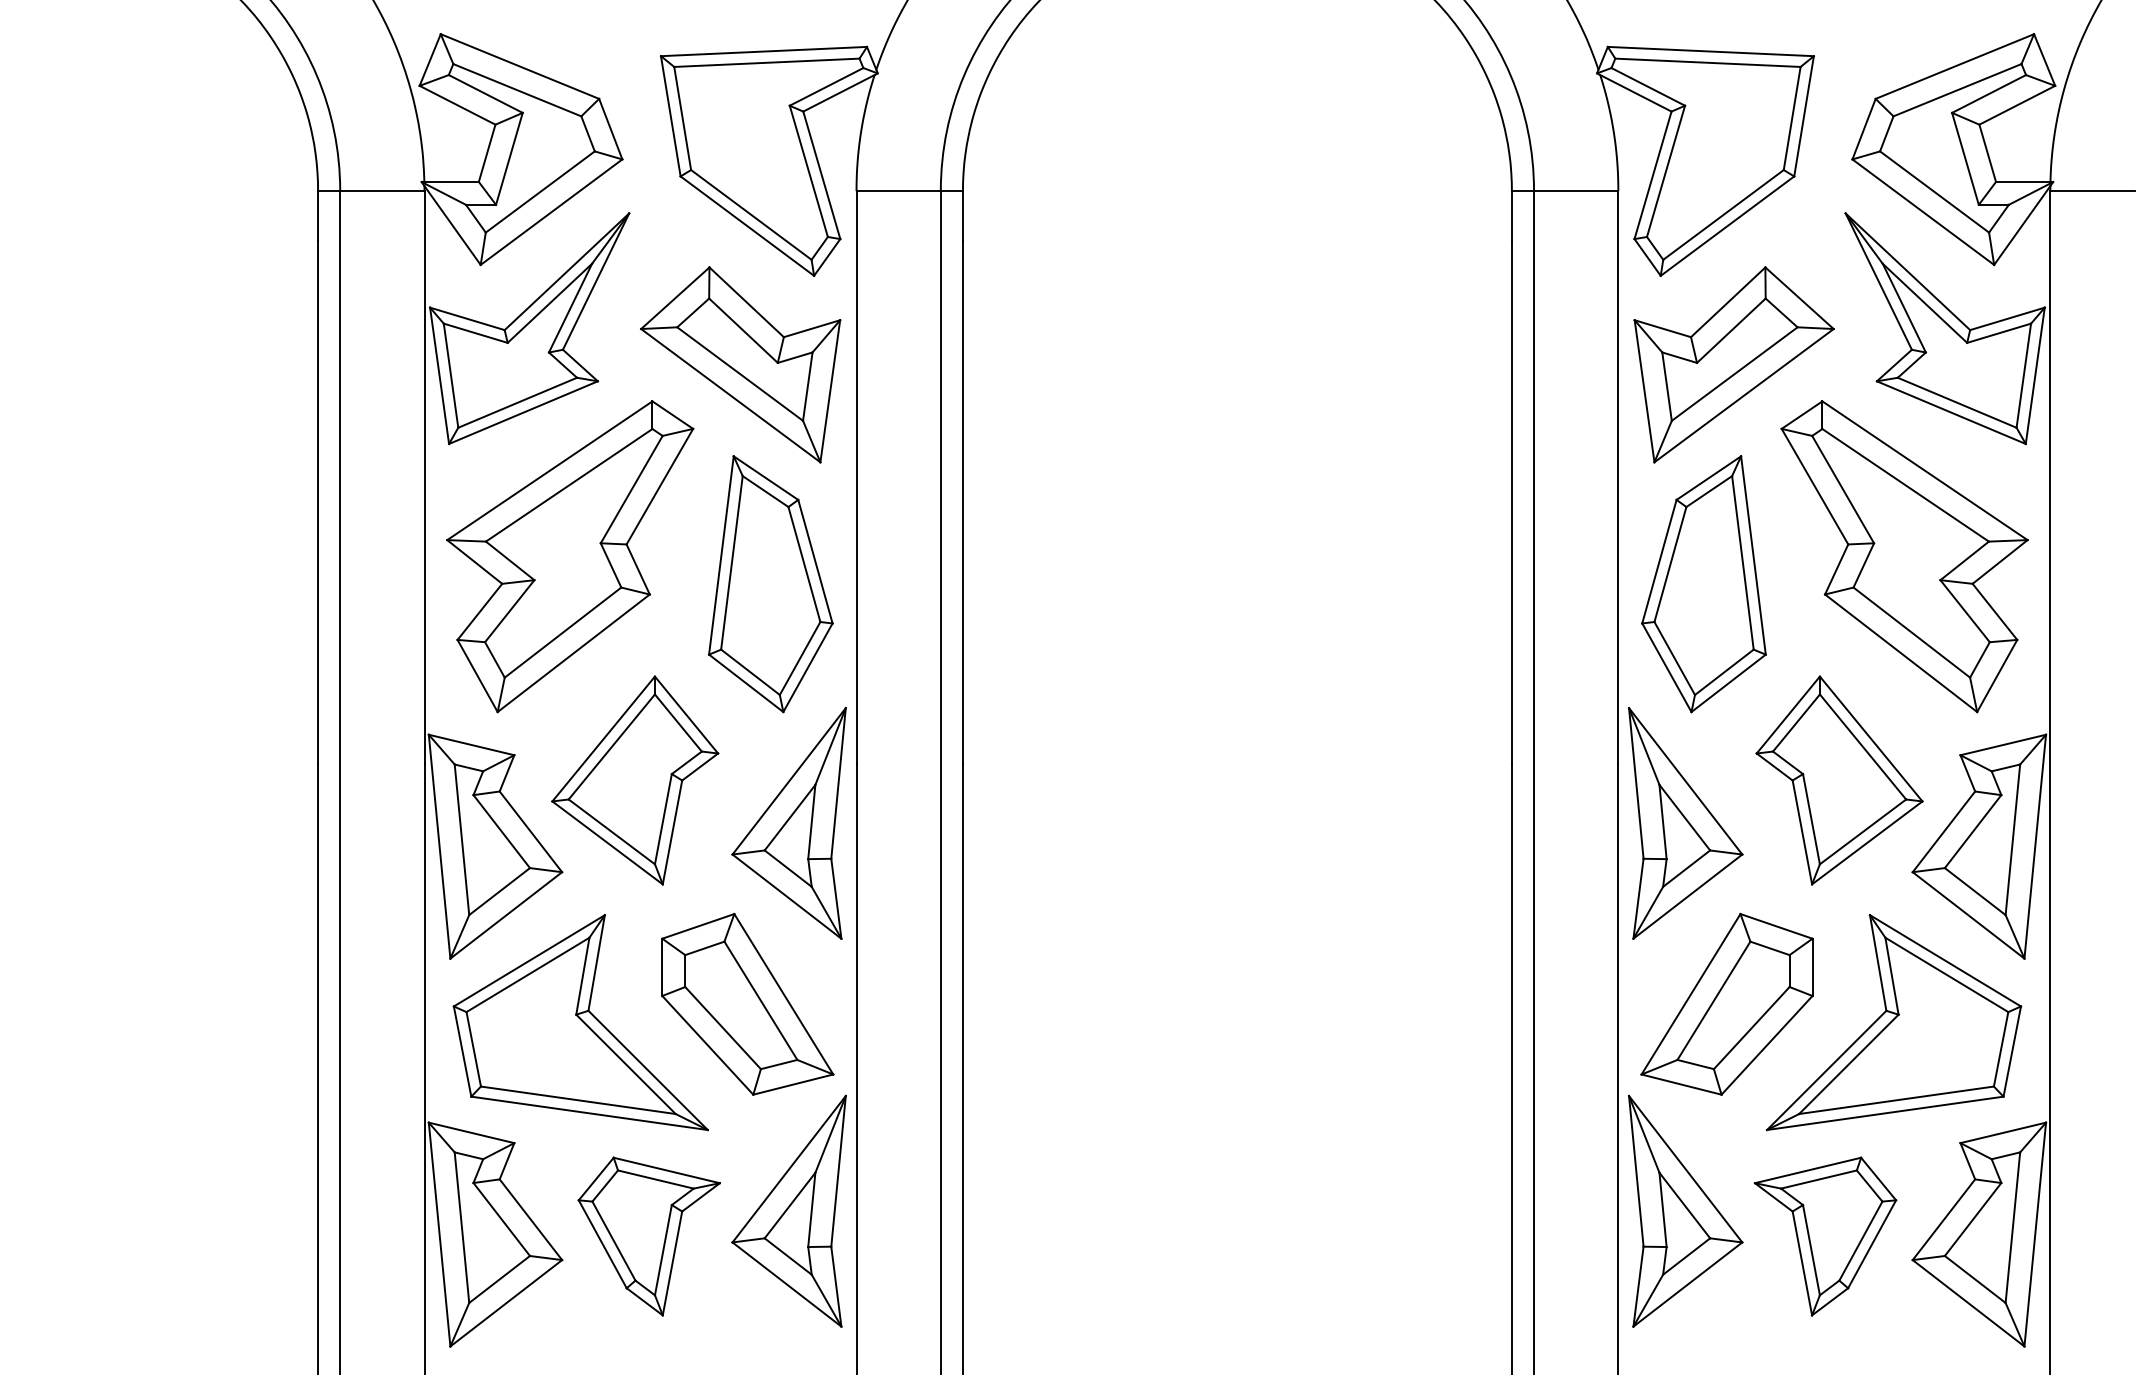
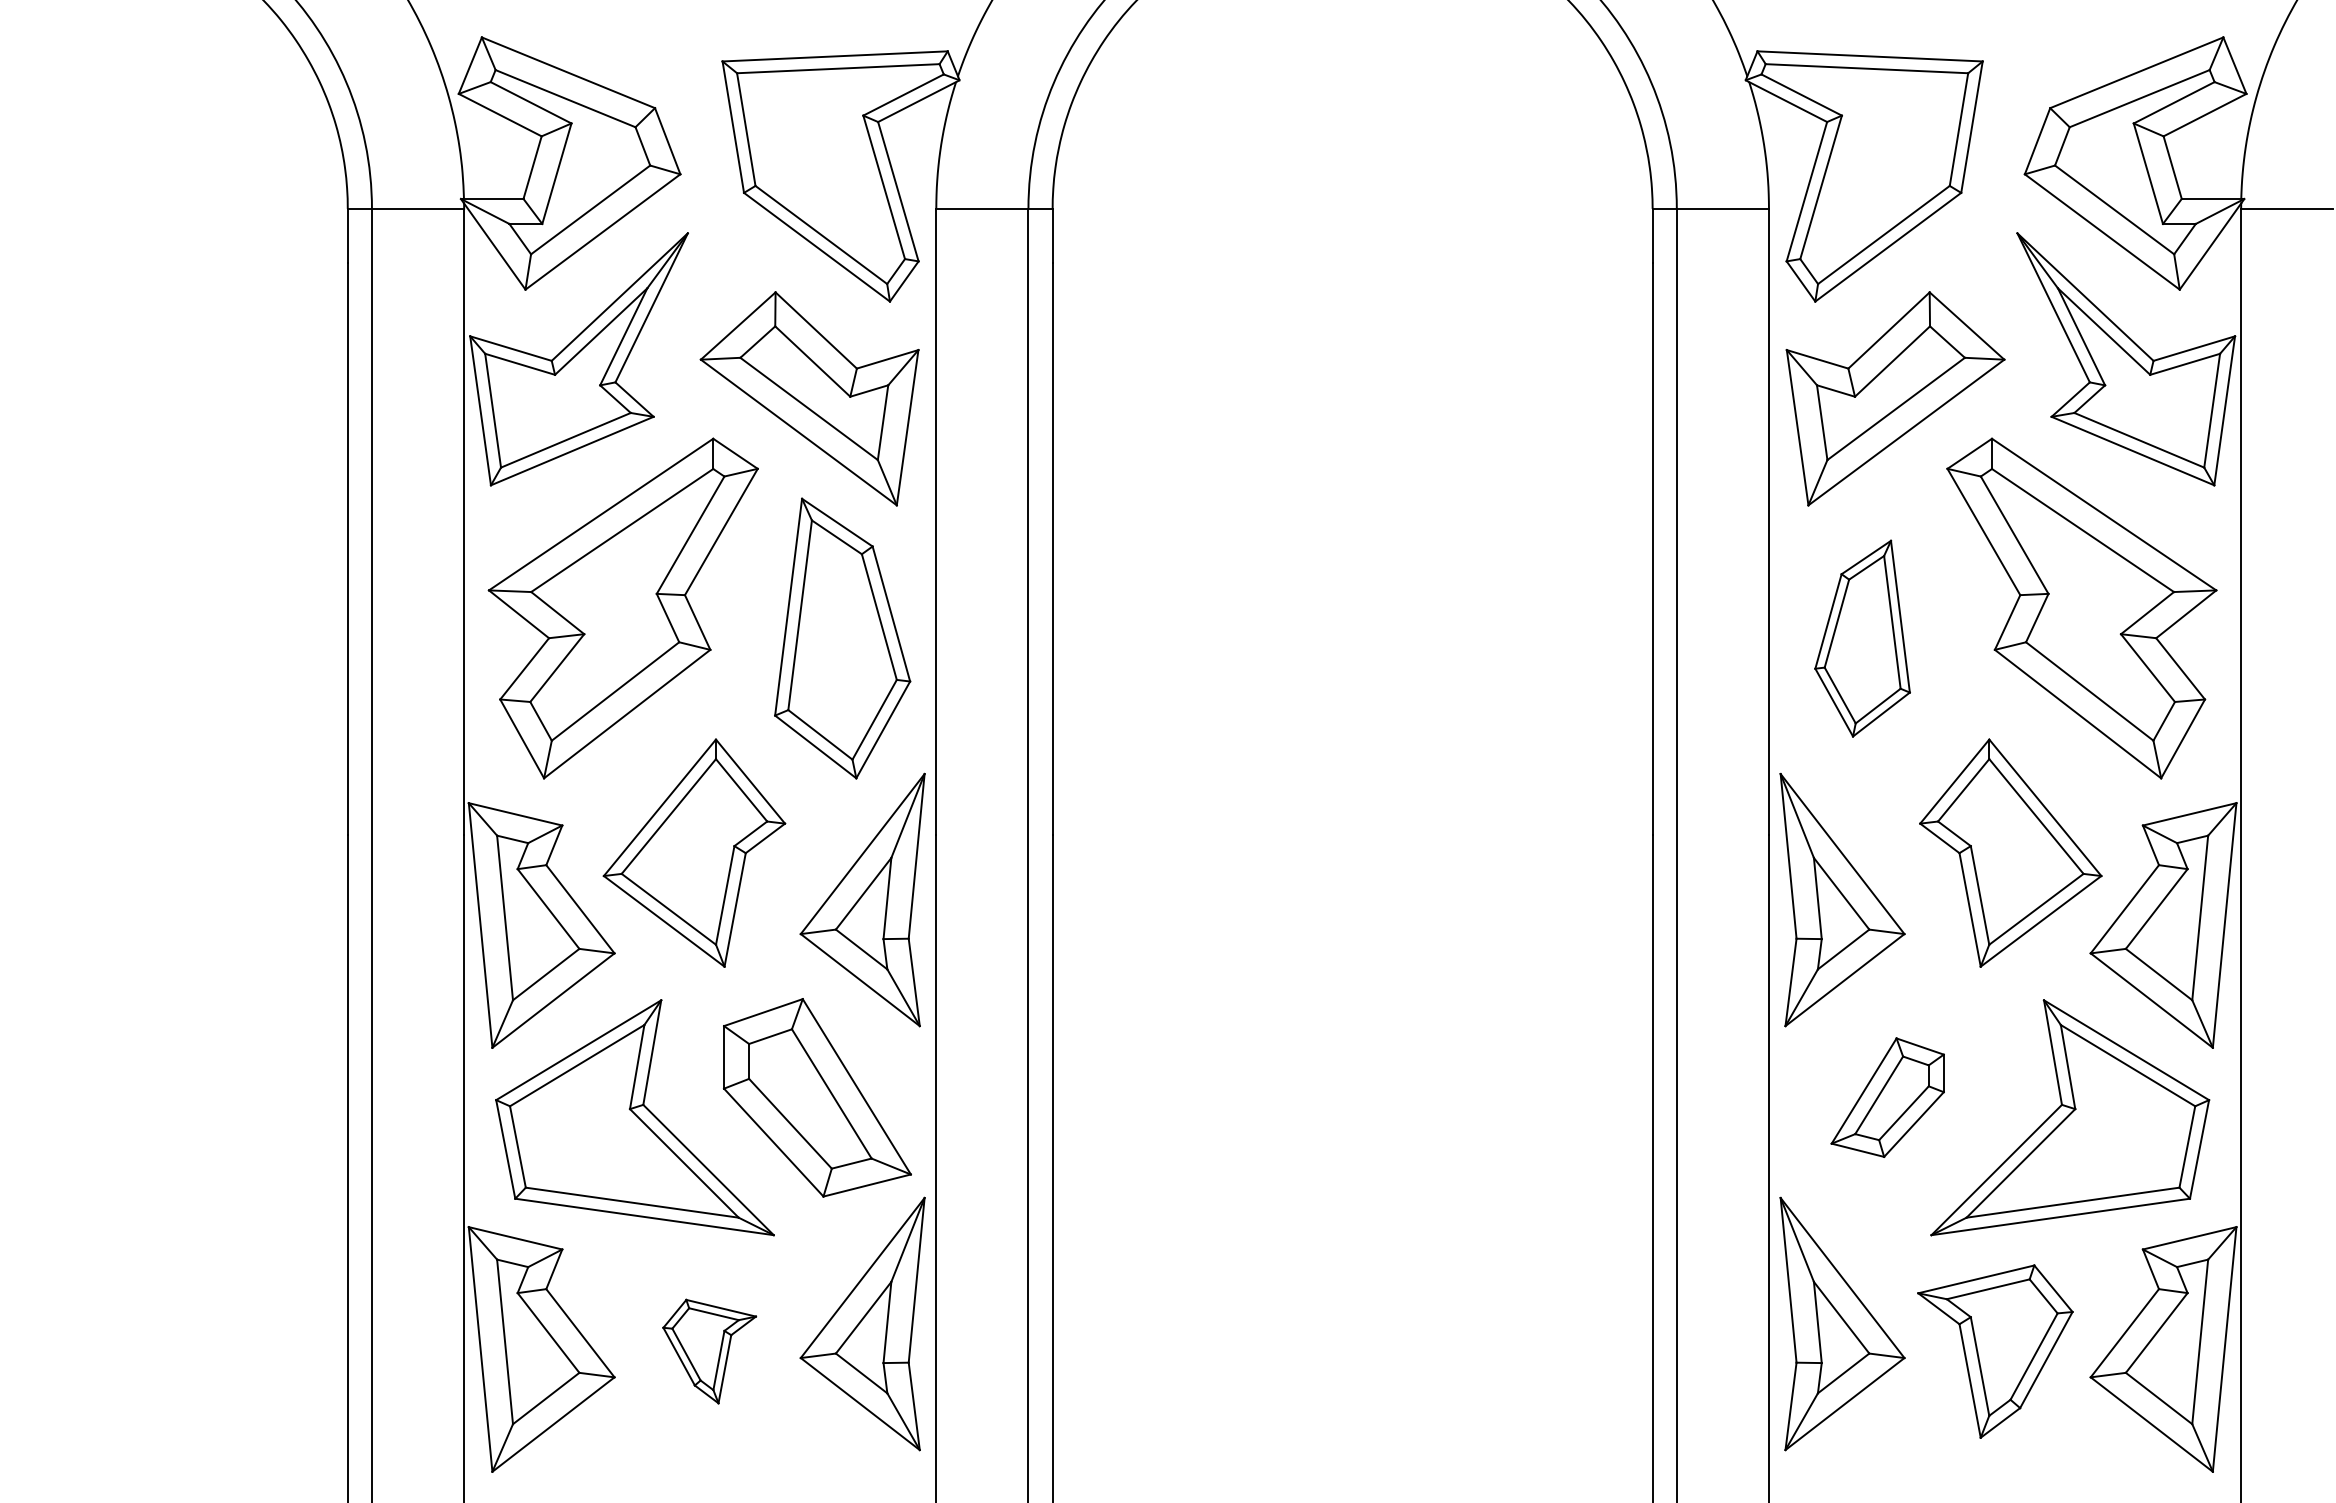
part: (1703, 584) -> (1862, 638), size x0.7
part: (1726, 1003) -> (1887, 1096), size x0.6
part: (648, 1236) -> (708, 1351), size x0.6

